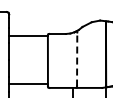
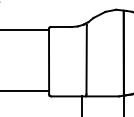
line: (77, 59) -> (87, 59), dashed -> solid

